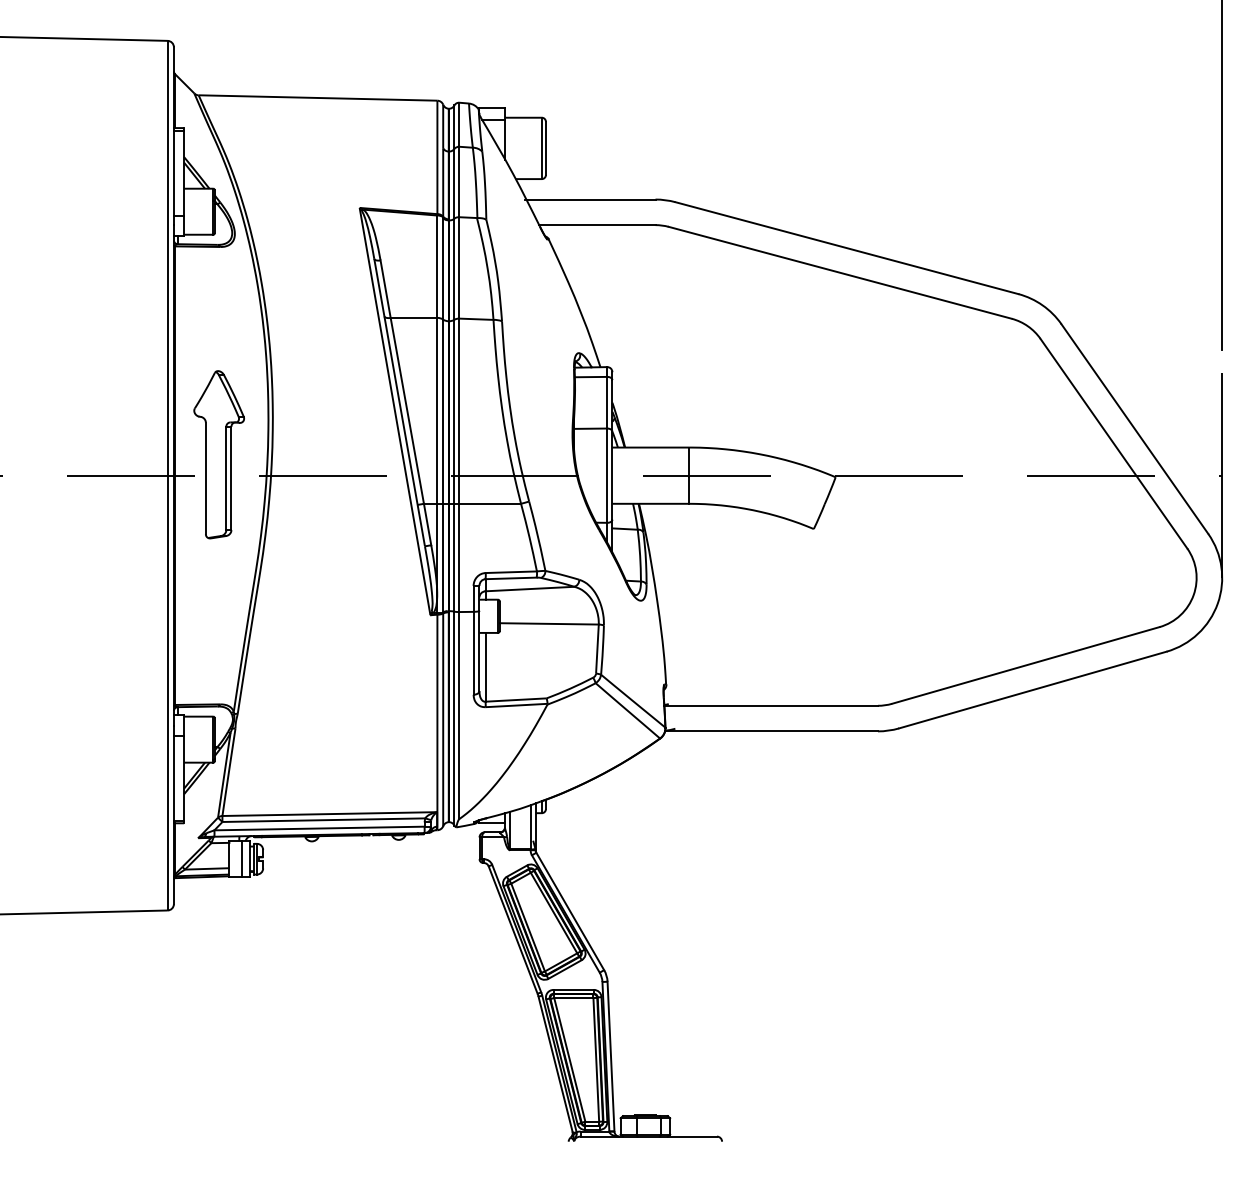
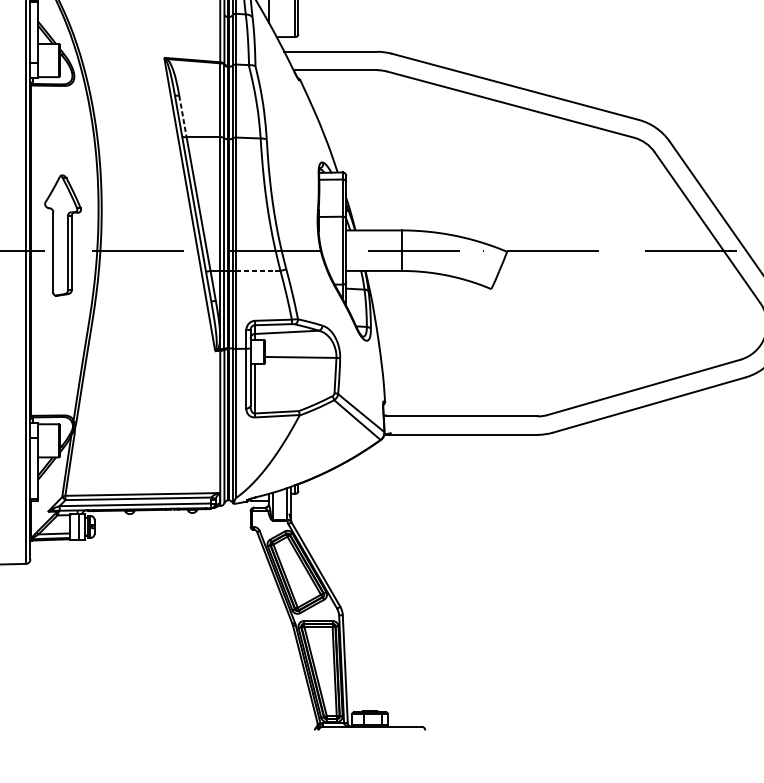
line: (385, 289) -> (182, 116), solid -> dashed
line: (490, 503) -> (258, 270), solid -> dashed

